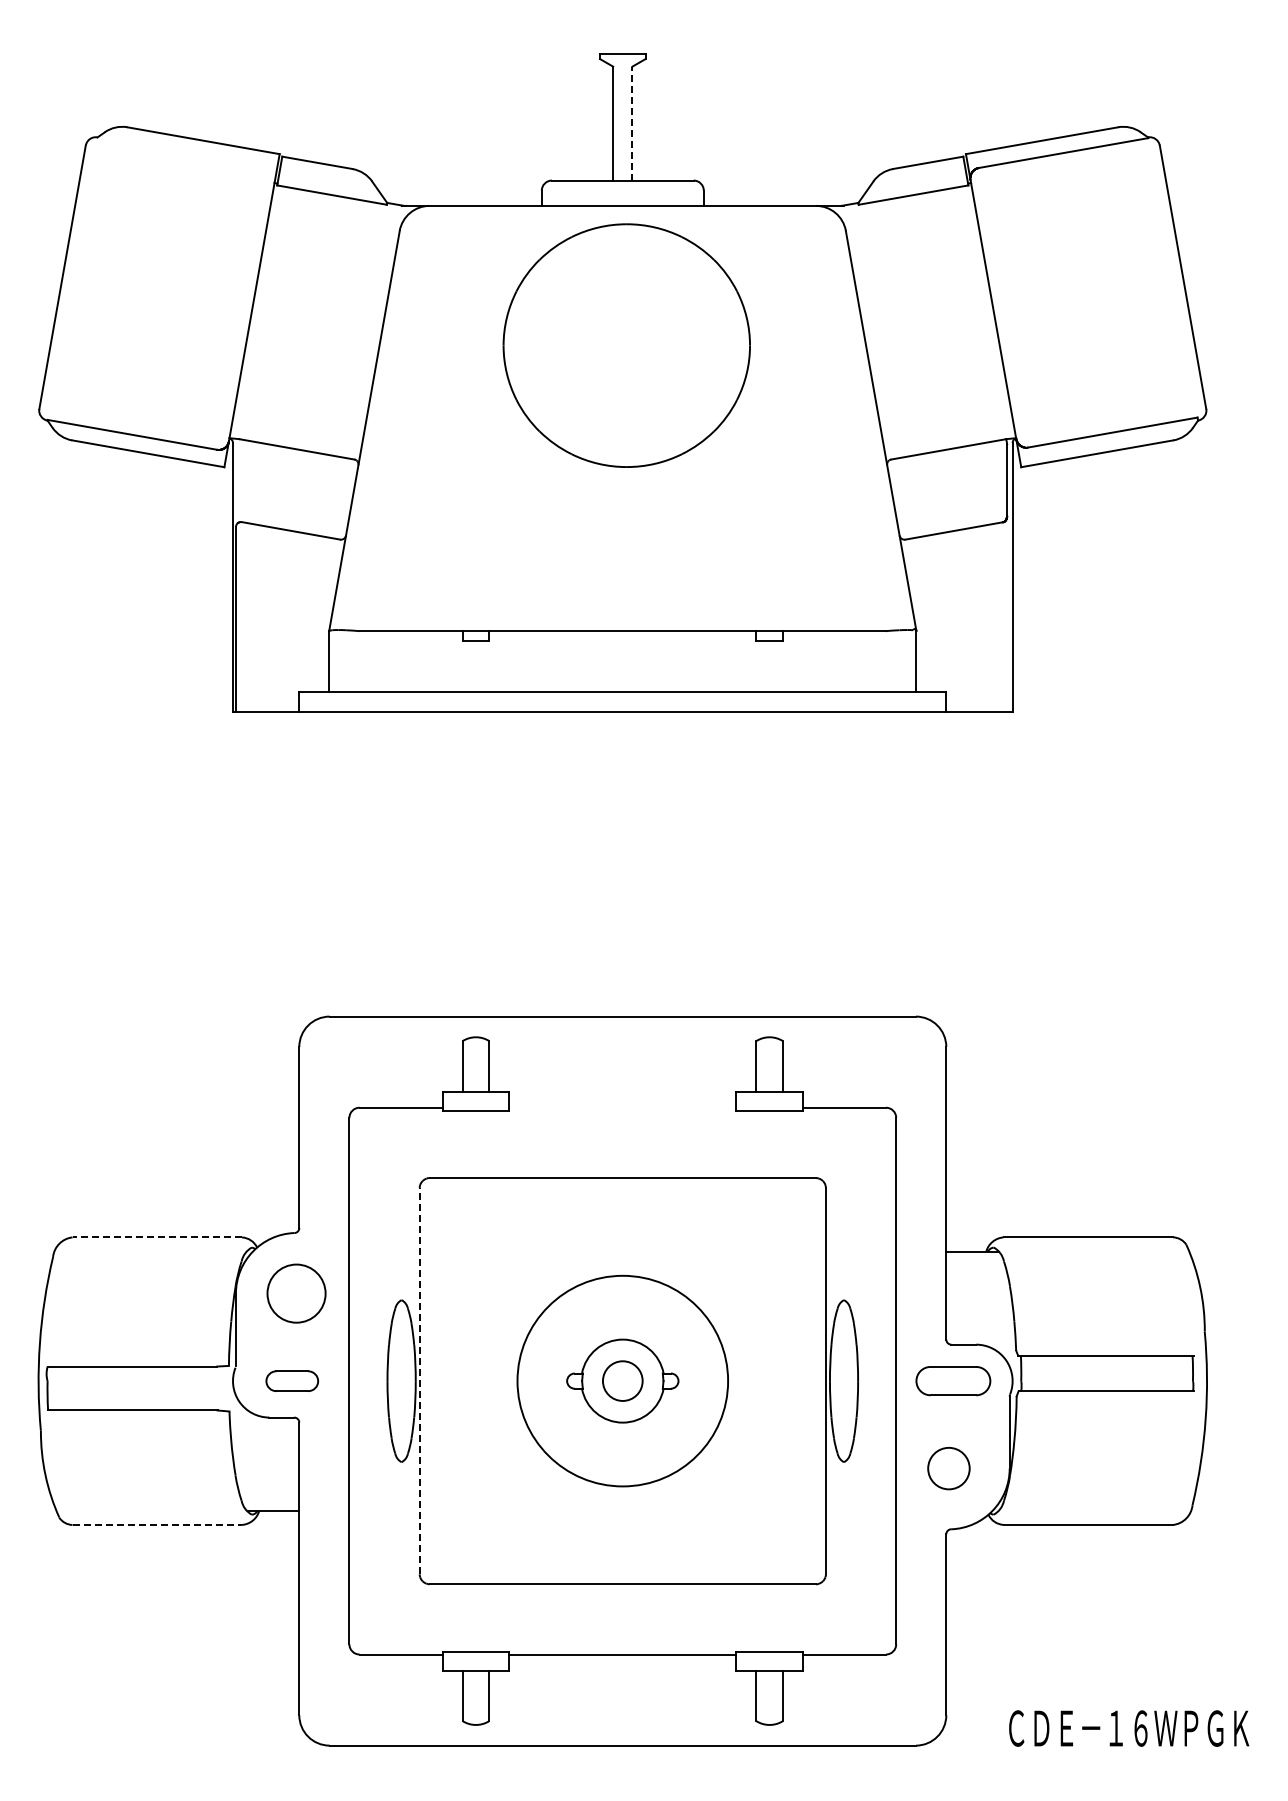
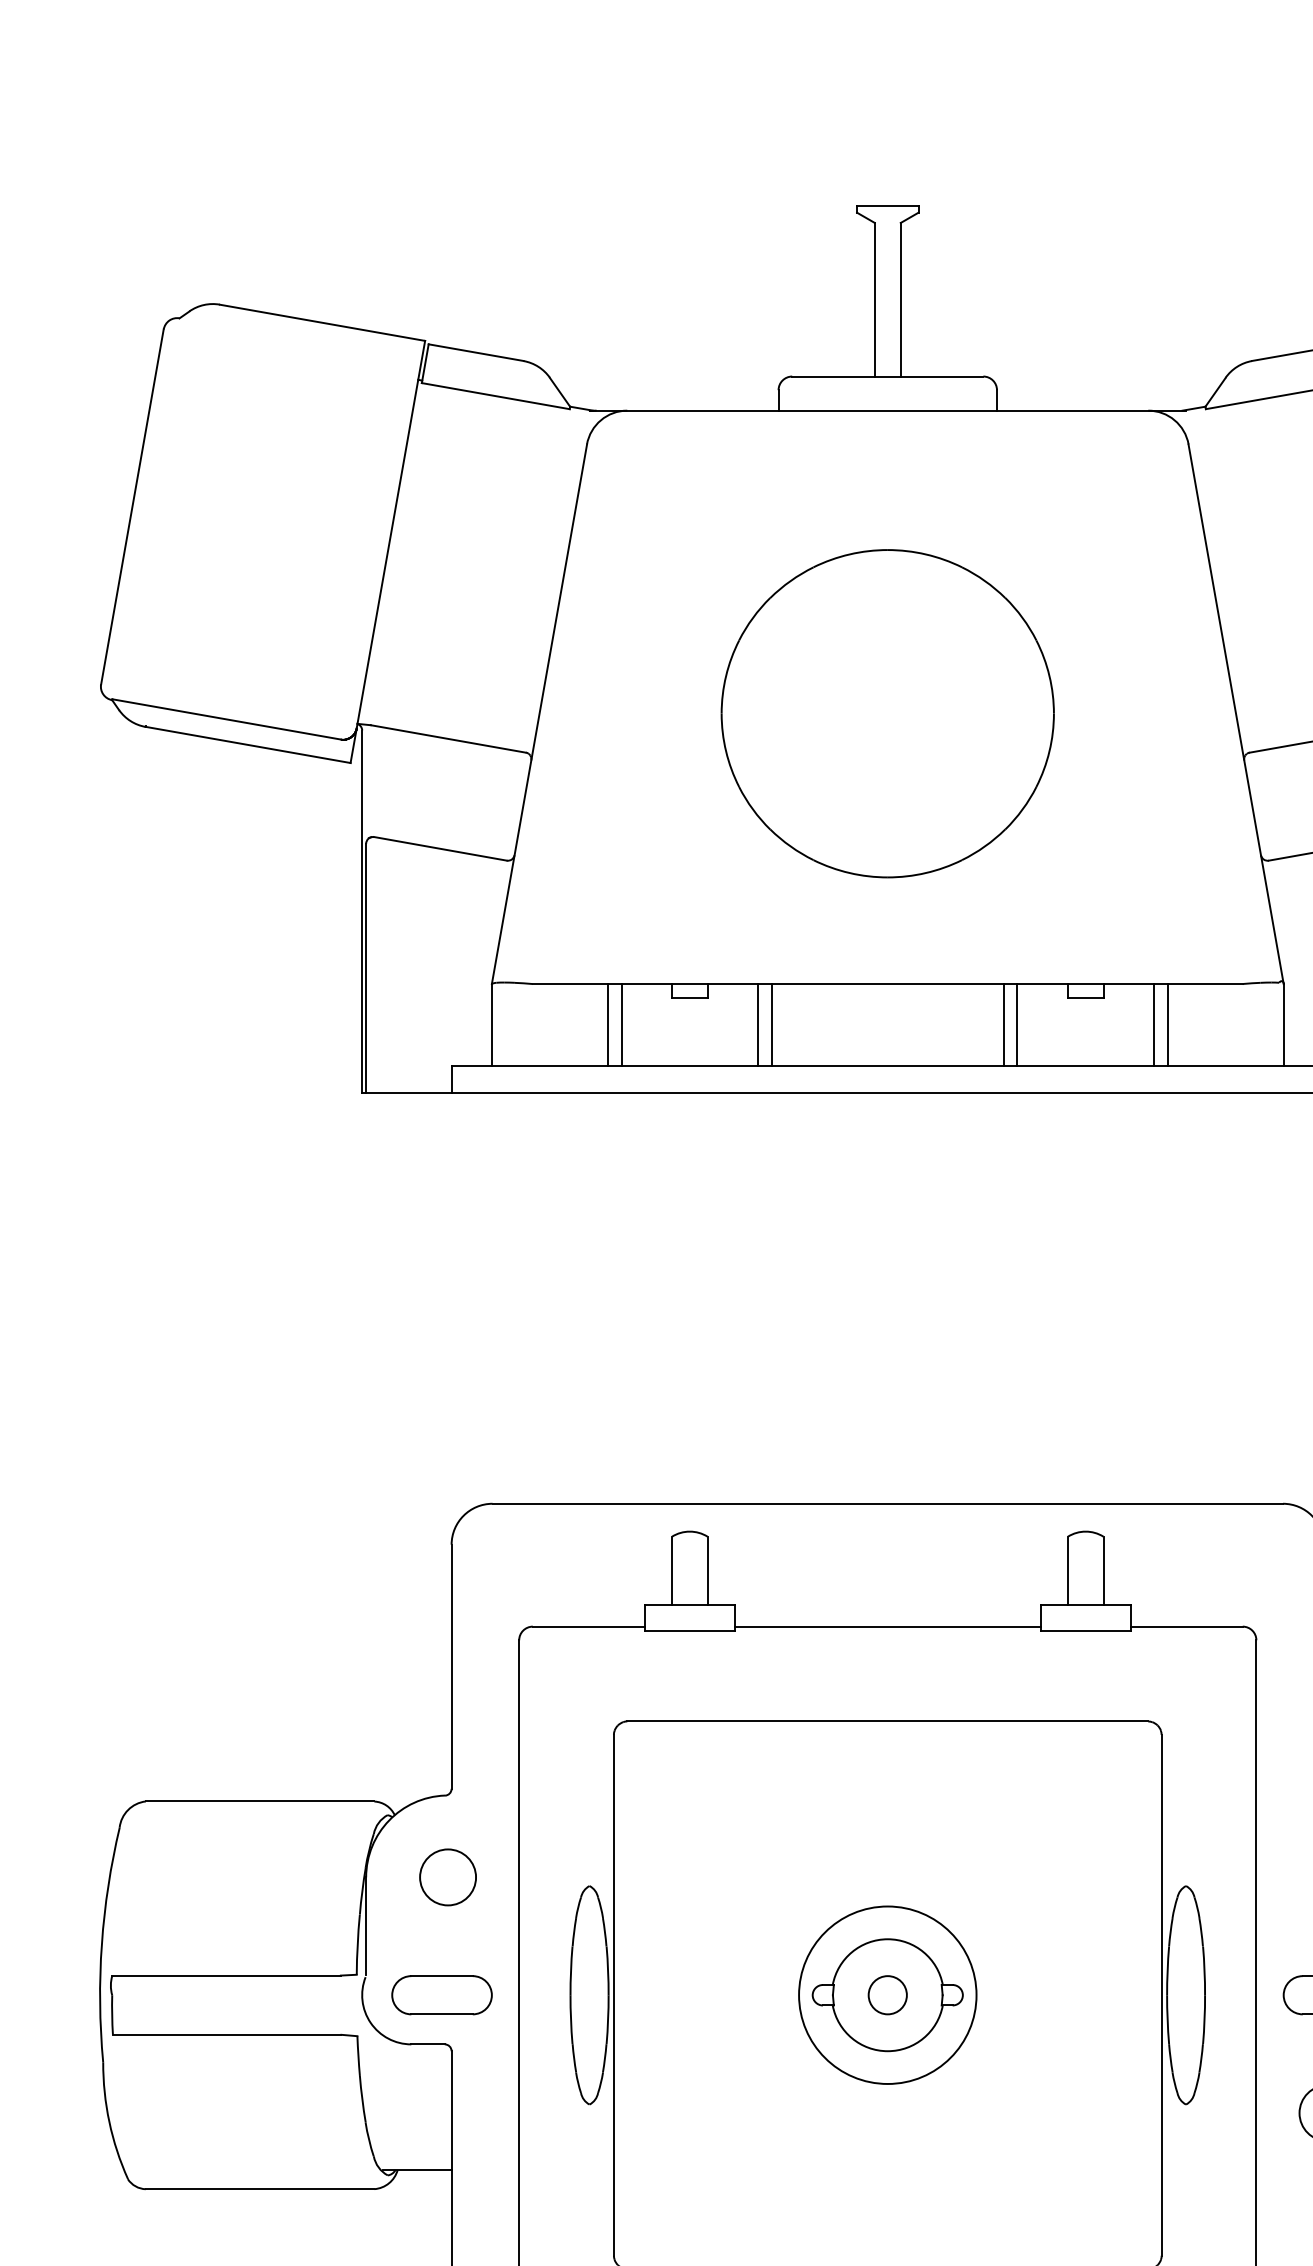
line: (632, 123) -> (900, 299), dashed -> solid
part: (626, 345) -> (887, 713), moved
line: (415, 661) -> (608, 1024), added
line: (425, 661) -> (621, 1024), added
line: (526, 661) -> (757, 1024), added
line: (536, 661) -> (771, 1024), added
line: (708, 661) -> (1003, 1024), added
line: (719, 661) -> (1018, 1024), added
line: (820, 661) -> (1154, 1024), added
line: (830, 661) -> (1167, 1024), added
line: (622, 1107) -> (887, 1626), added
line: (157, 1237) -> (260, 1801), dashed -> solid
circle: (296, 1293) -> (447, 1877), size x0.71
line: (419, 1380) -> (613, 1994), dashed -> solid
circle: (622, 1380) -> (887, 1994), size x0.62
circle: (622, 1380) -> (887, 1994), size x0.71
part: (292, 1381) -> (442, 1995), size x1.43
line: (157, 1524) -> (260, 2188), dashed -> solid

